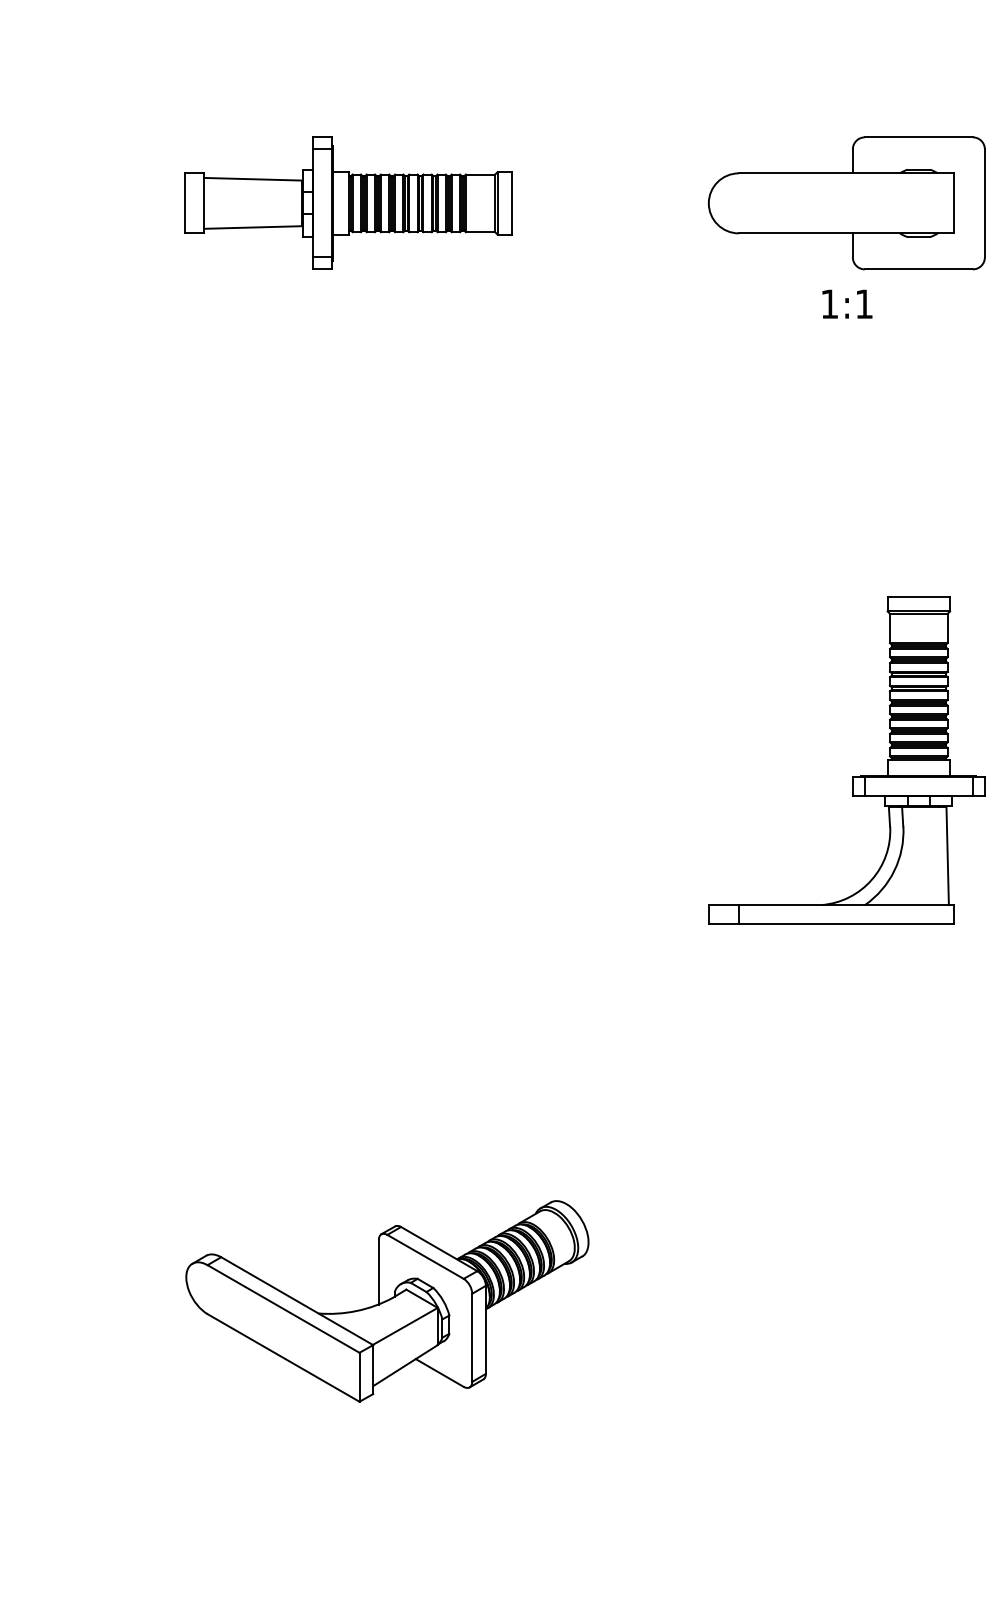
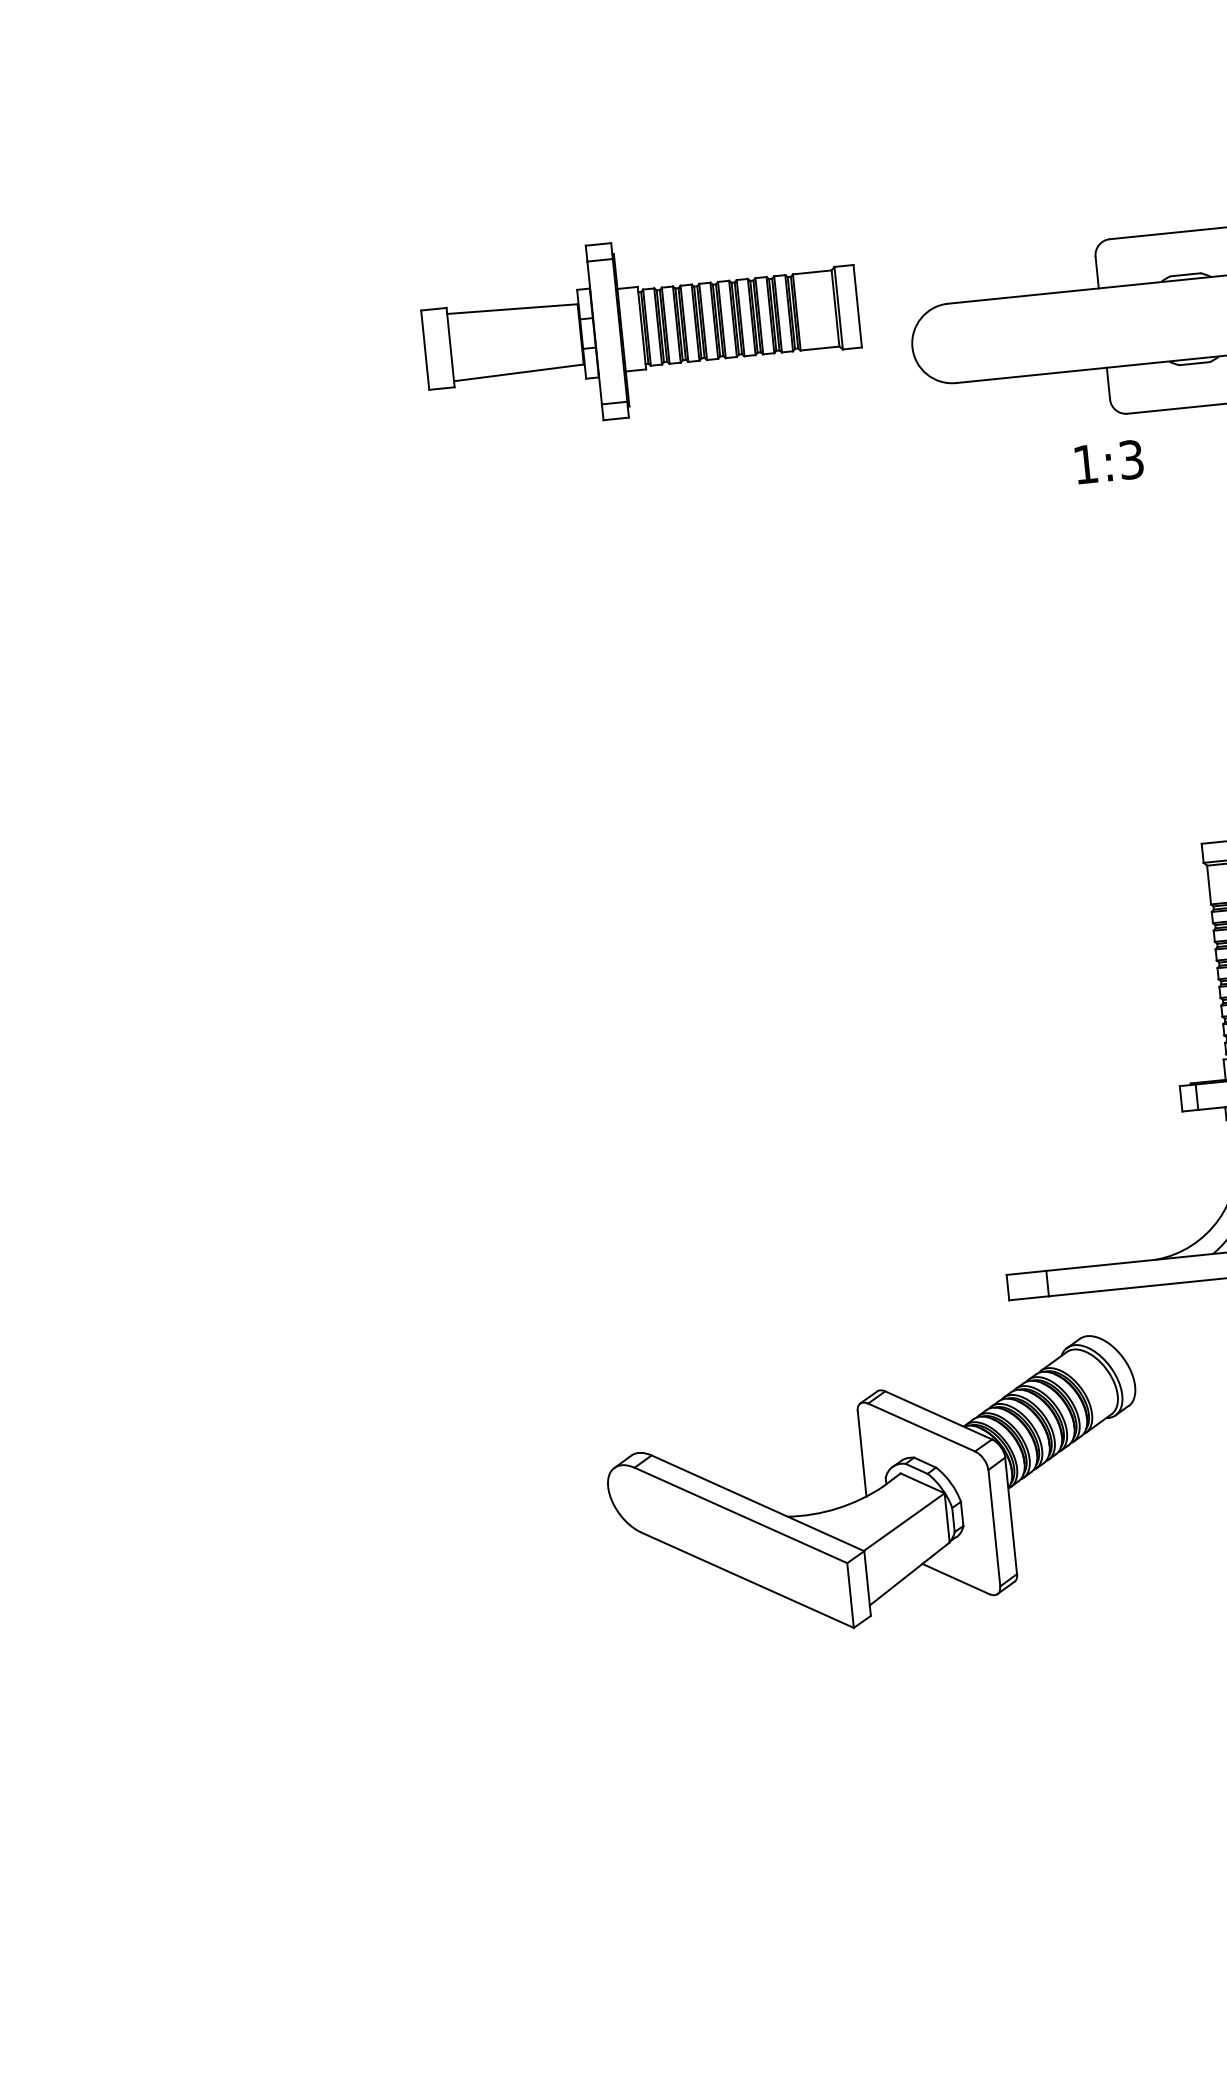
part: (348, 202) -> (641, 327), moved
text: (863, 304) -> (1130, 460), 1:1 -> 1:3
part: (387, 1301) -> (877, 1491), moved

